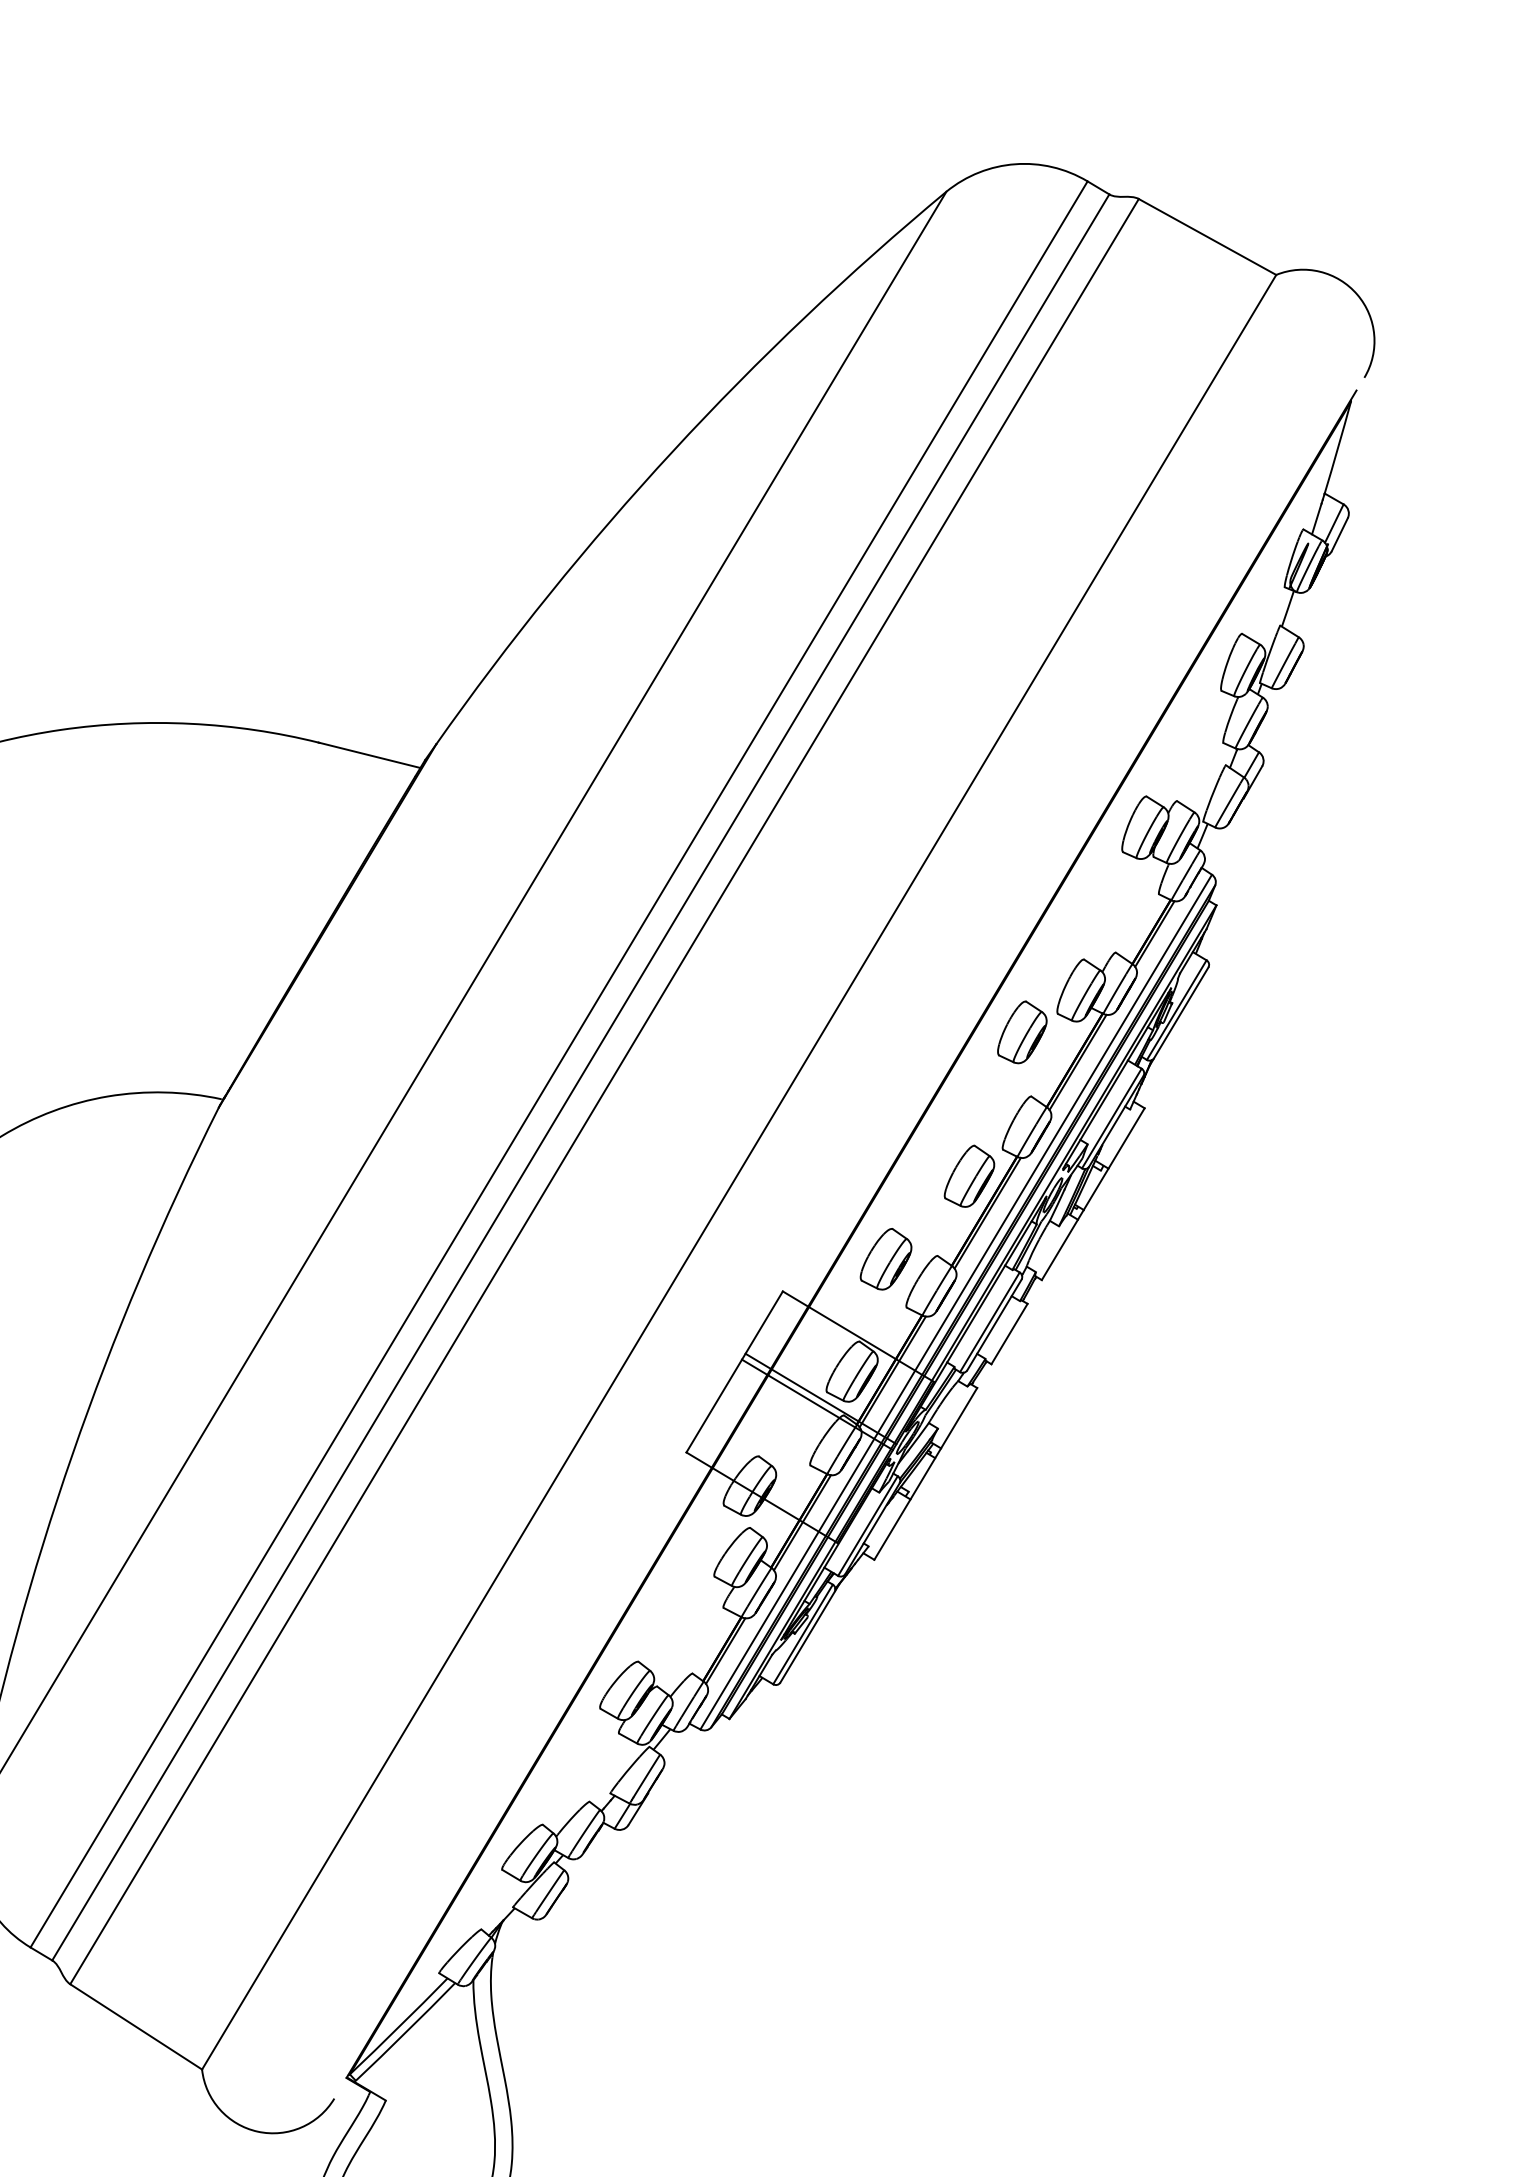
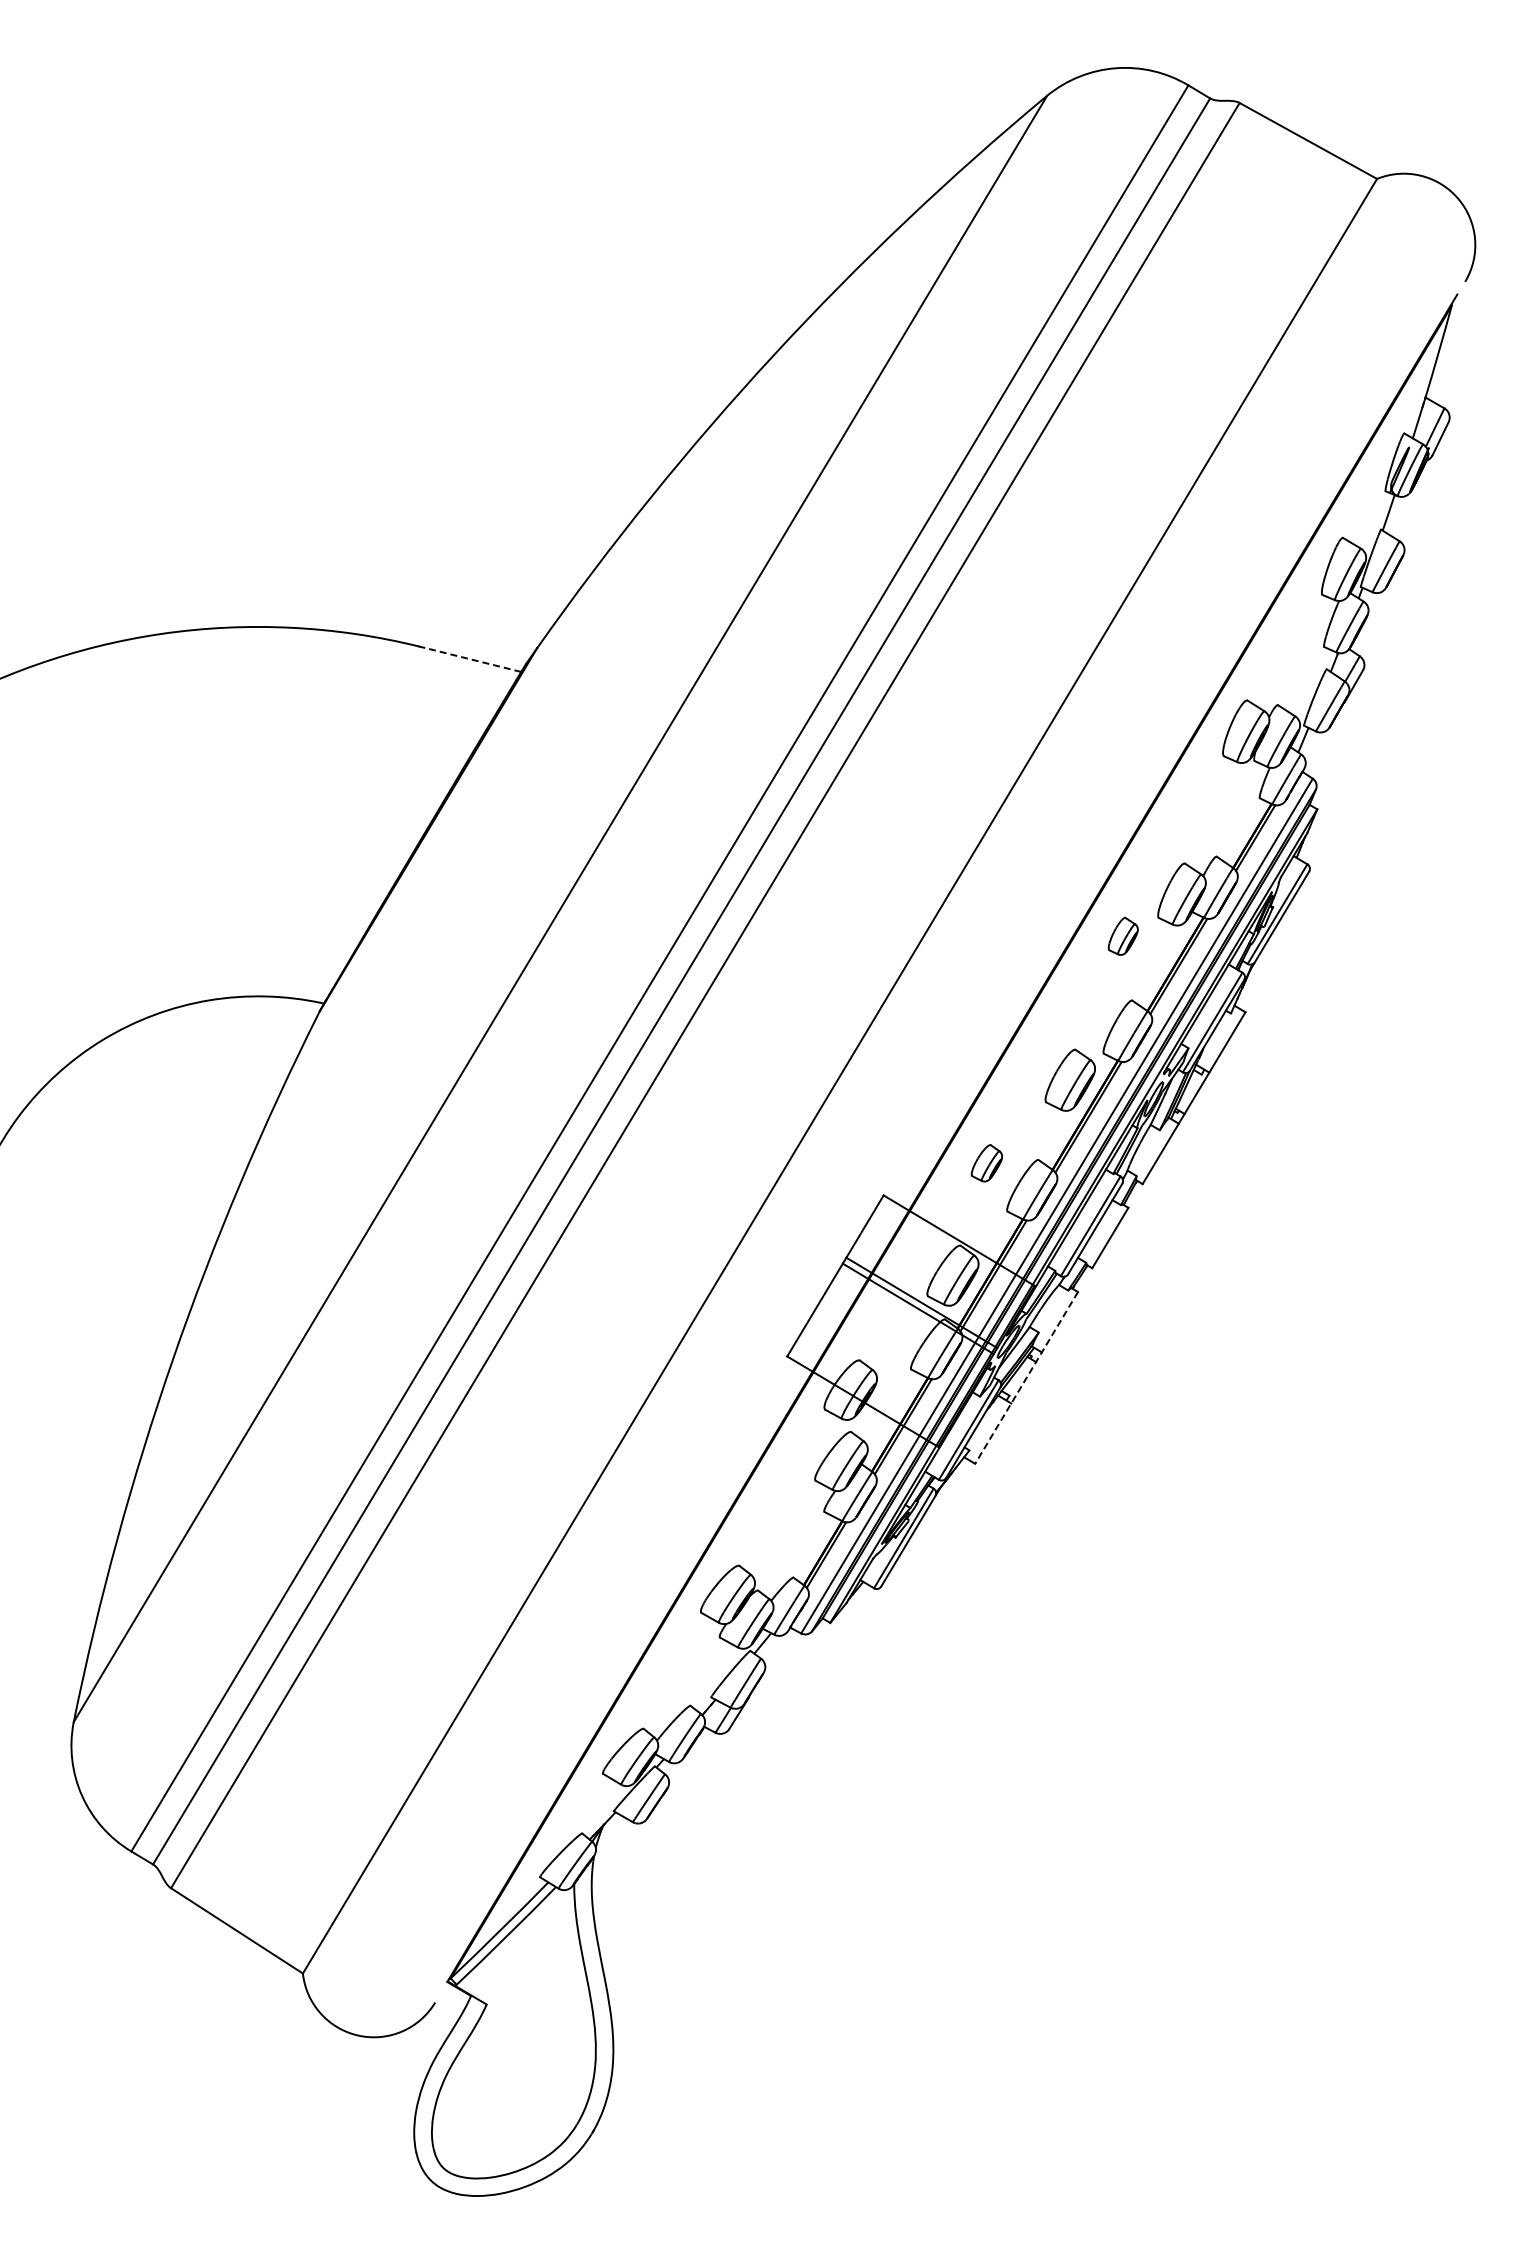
line: (369, 755) -> (470, 659), solid -> dashed
part: (1022, 1032) -> (1123, 936), size x0.6
part: (885, 1259) -> (986, 1163), size x0.6
line: (925, 1474) -> (1026, 1378), solid -> dashed

